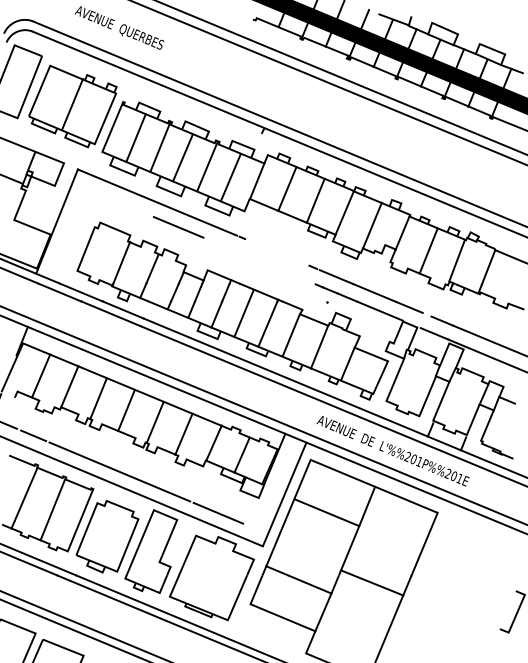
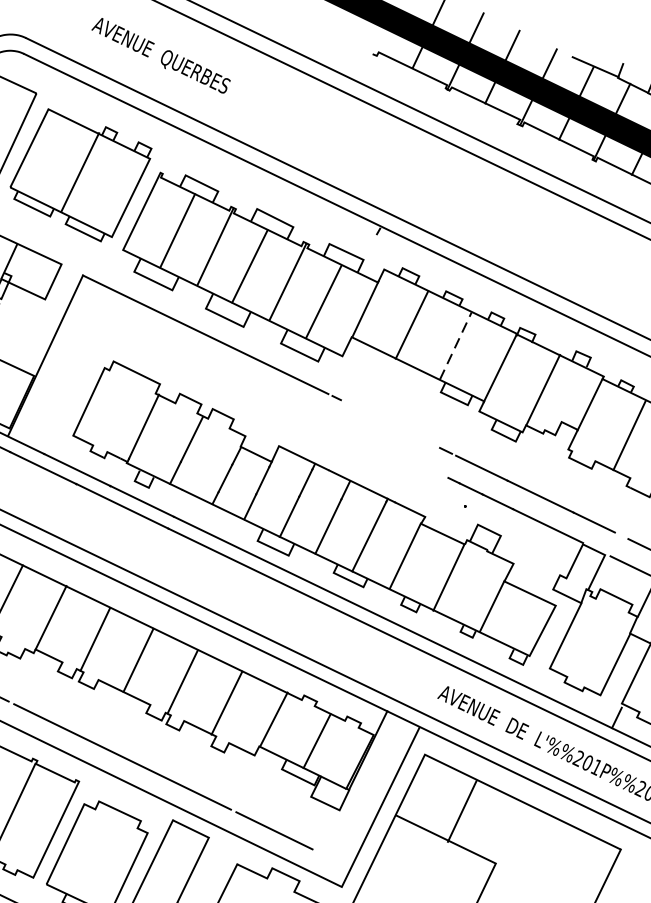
line: (315, 200) -> (455, 345), solid -> dashed
line: (178, 227) -> (236, 375), removed
line: (367, 506) -> (462, 811), moved

